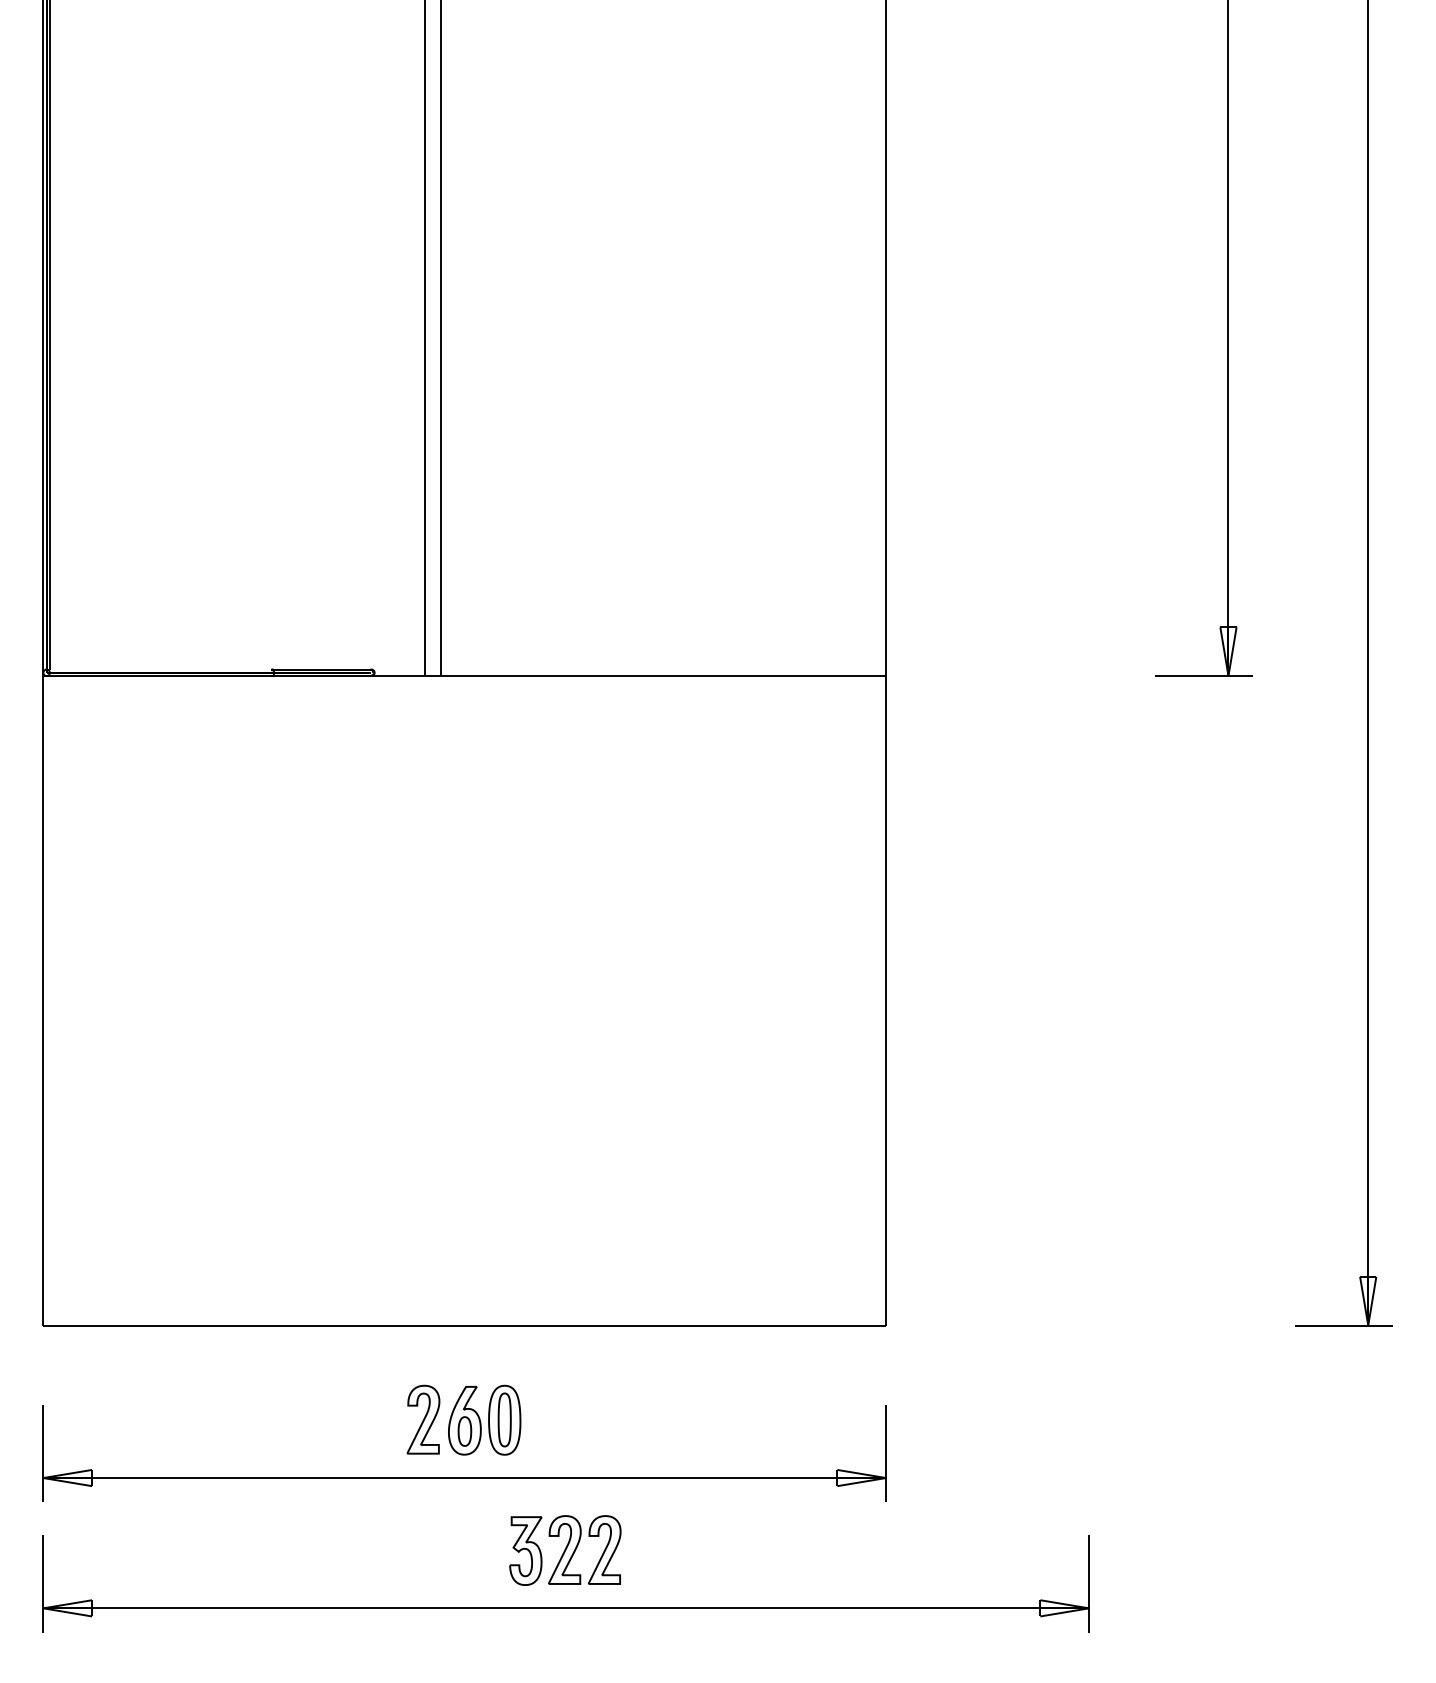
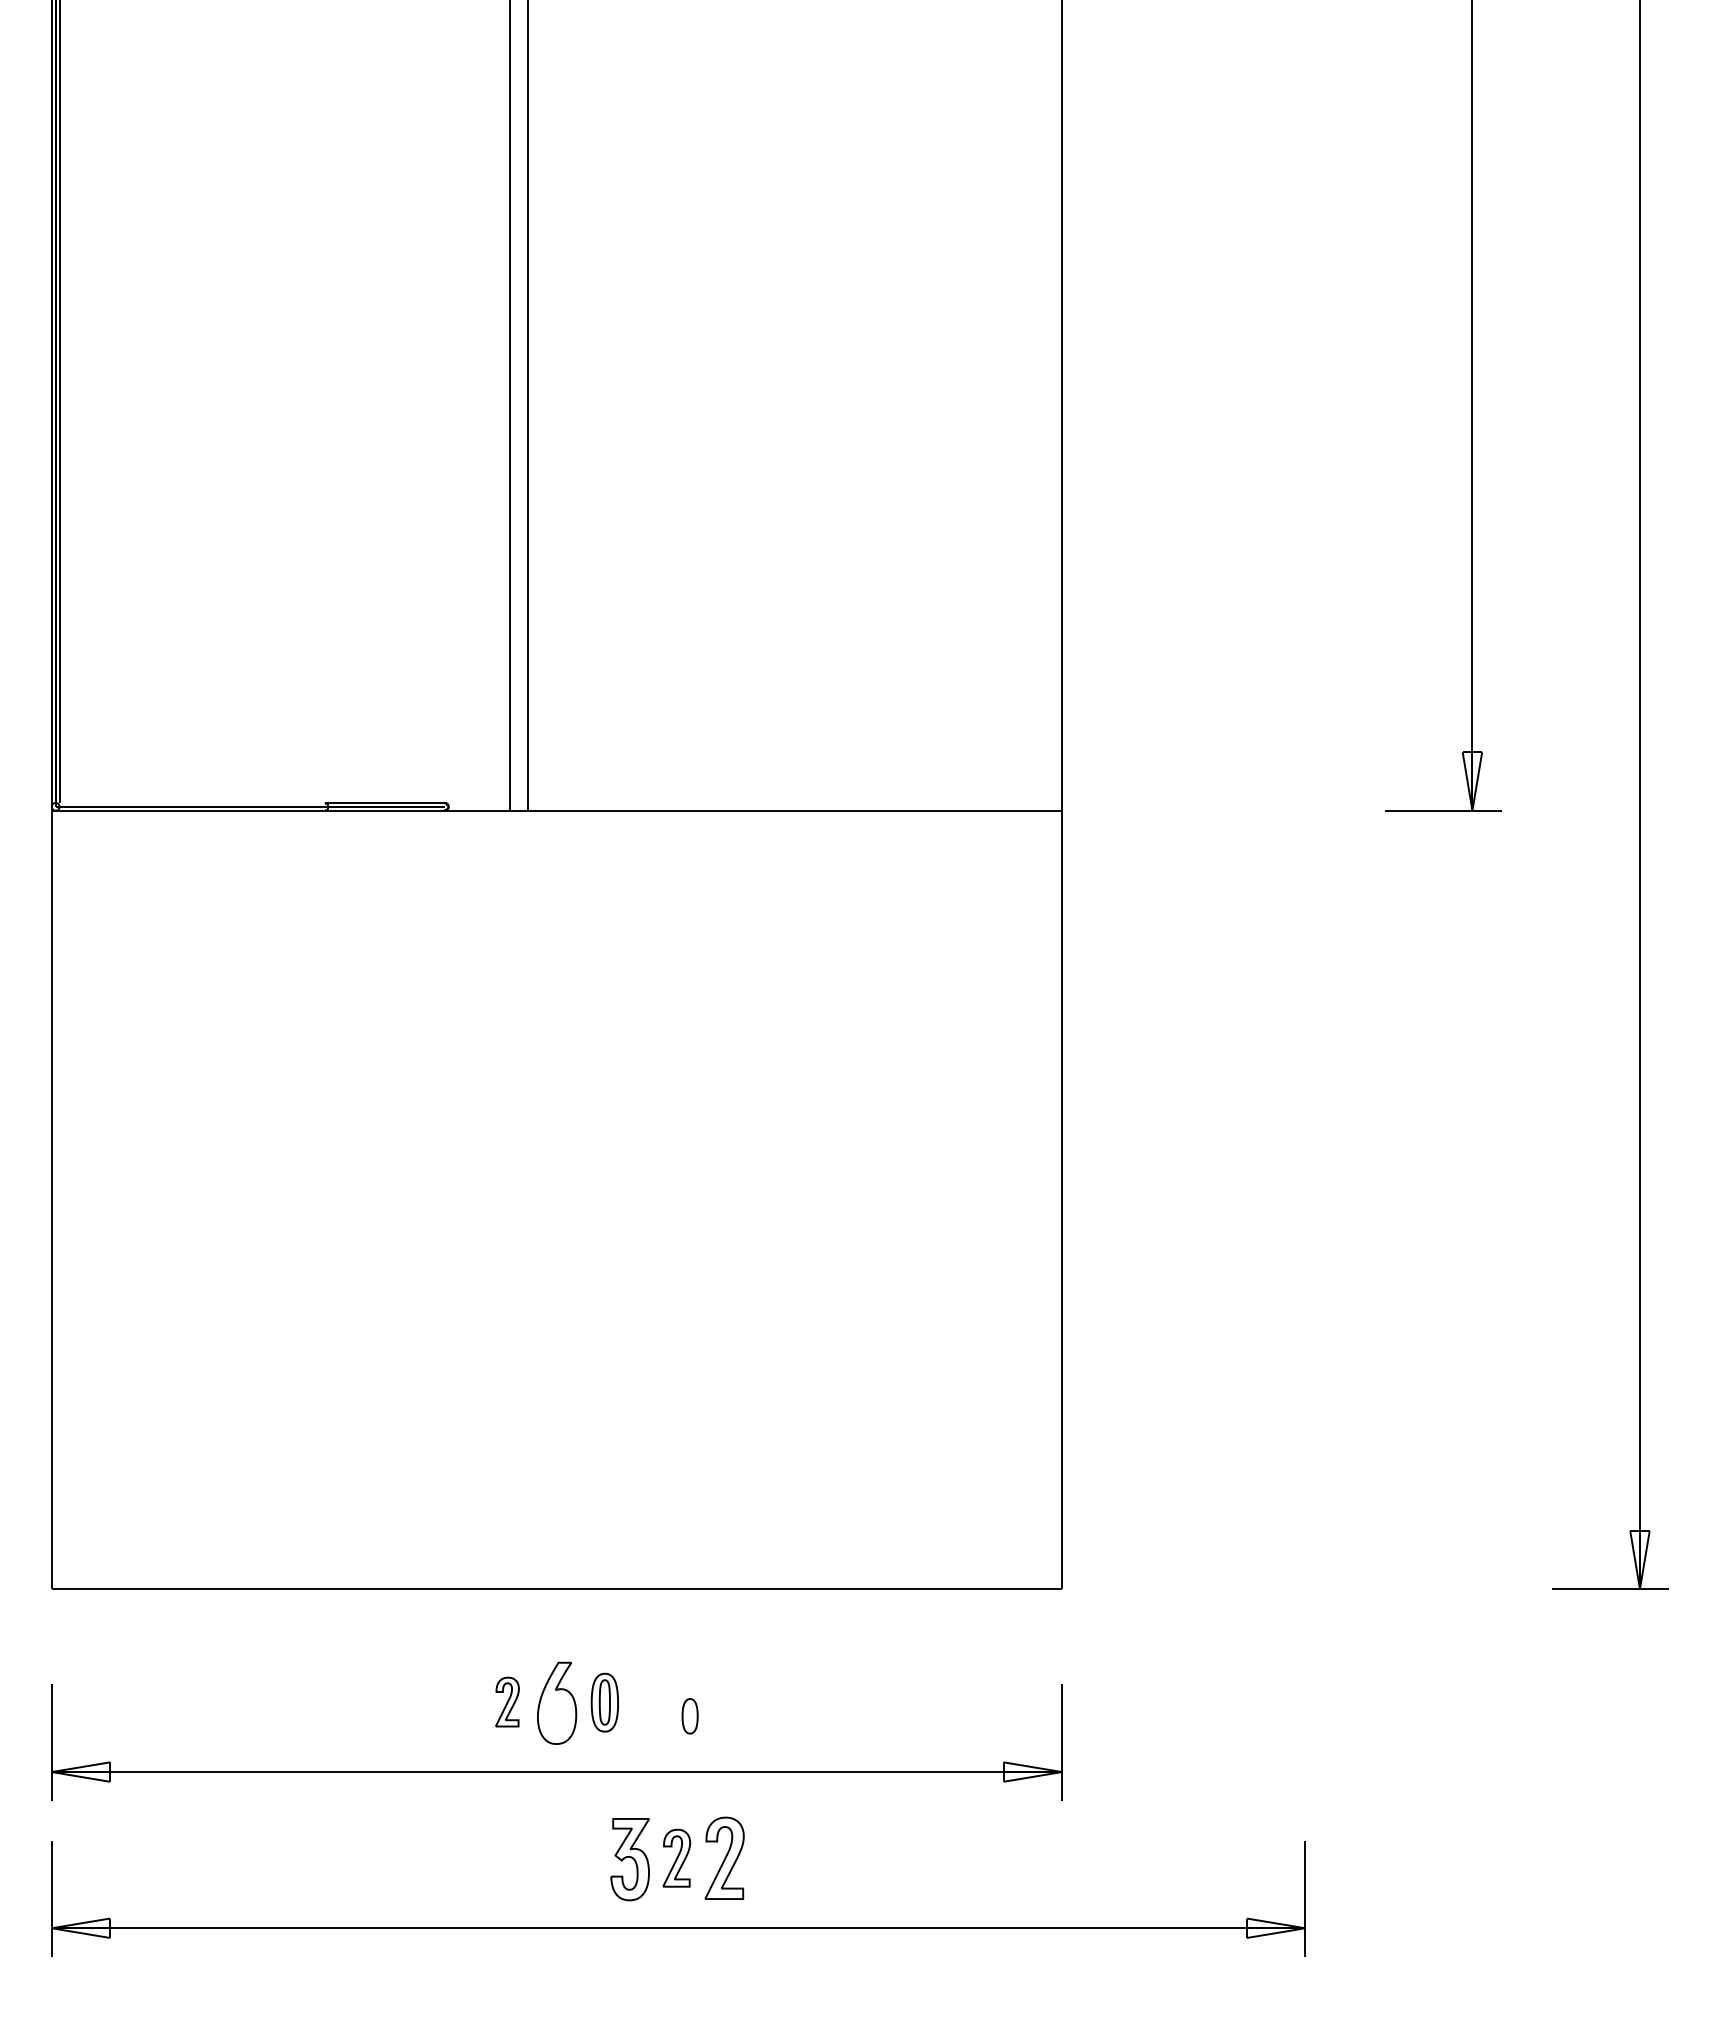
part: (423, 1419) -> (507, 1701), size x0.6
part: (504, 1420) -> (604, 1702), size x0.7
part: (464, 1431) -> (689, 1716), moved
part: (564, 1549) -> (676, 1857), size x0.7

